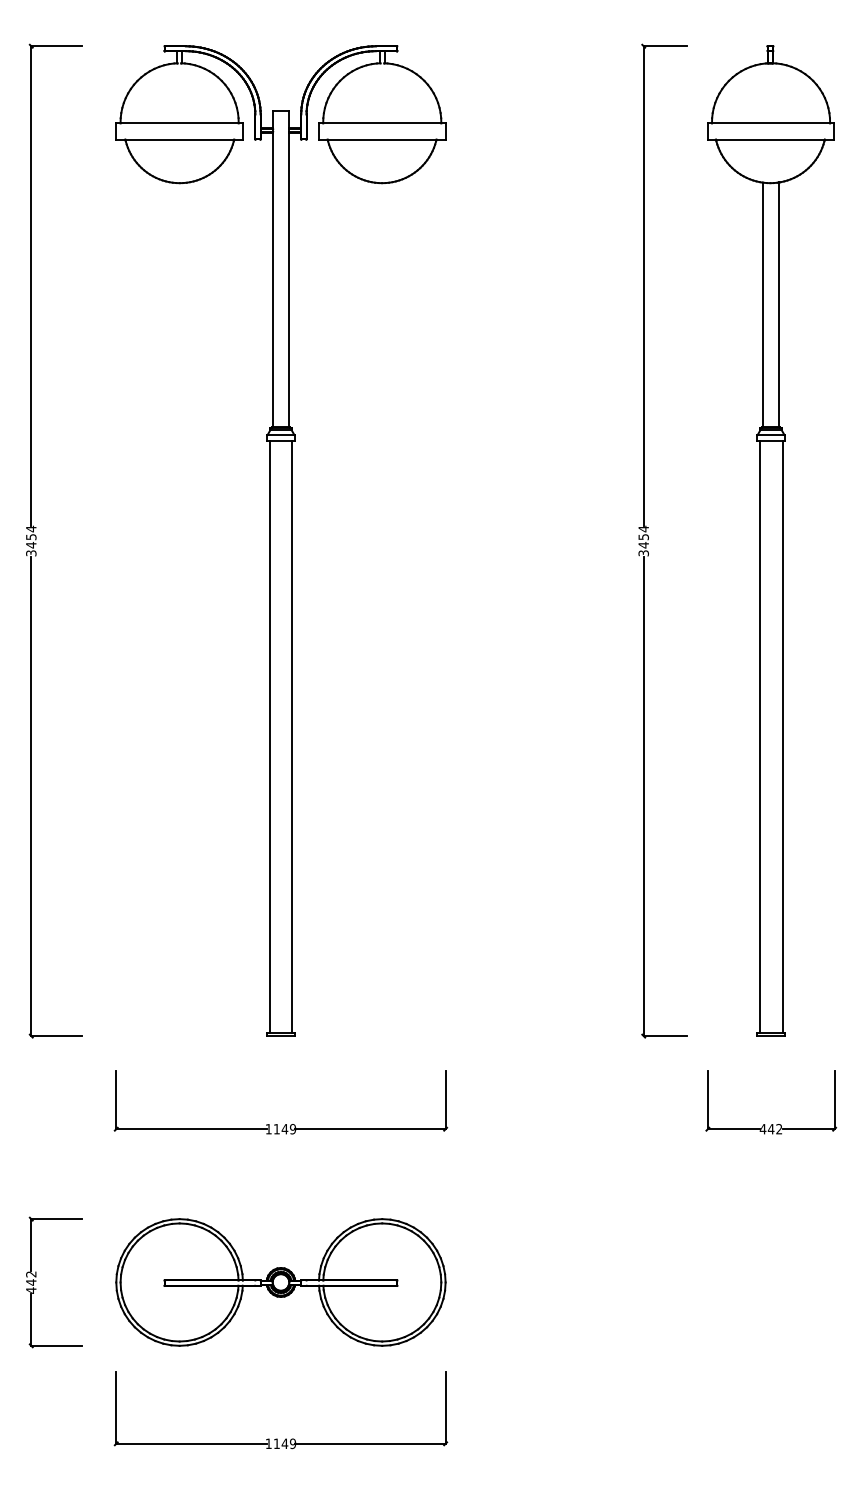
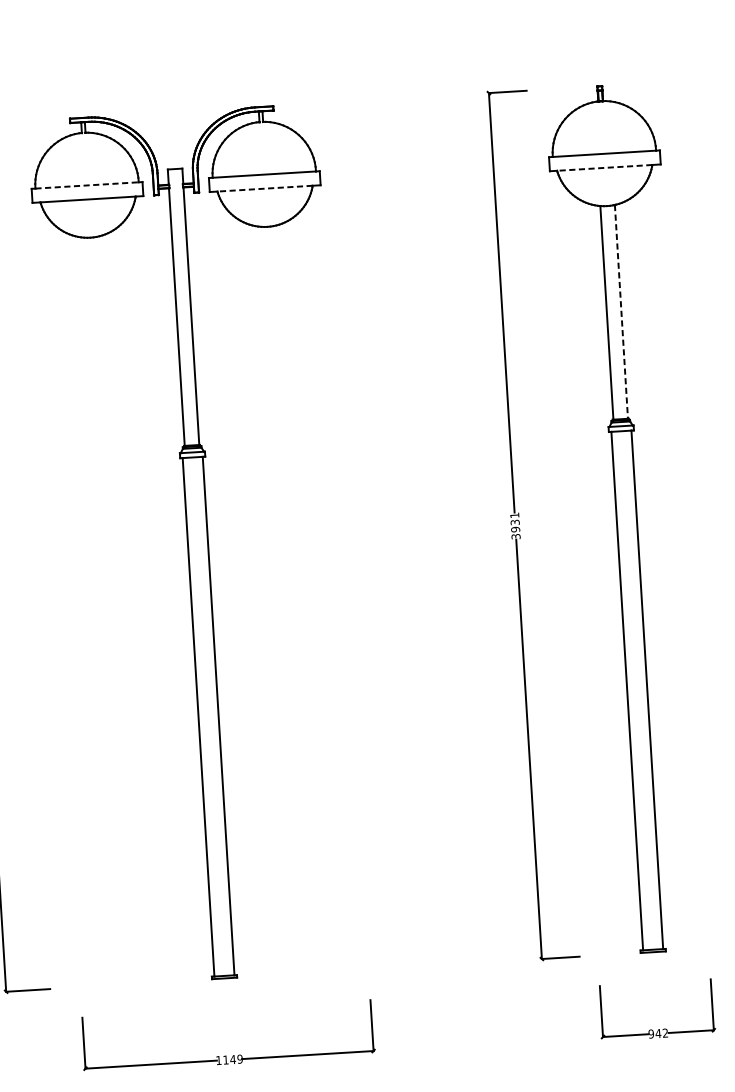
line: (180, 123) -> (87, 185), solid -> dashed
line: (381, 139) -> (264, 188), solid -> dashed
line: (769, 139) -> (603, 167), solid -> dashed
line: (779, 305) -> (621, 312), solid -> dashed
text: (643, 536) -> (514, 521), 3454 -> 3931
text: (762, 1129) -> (650, 1034), 442 -> 942

